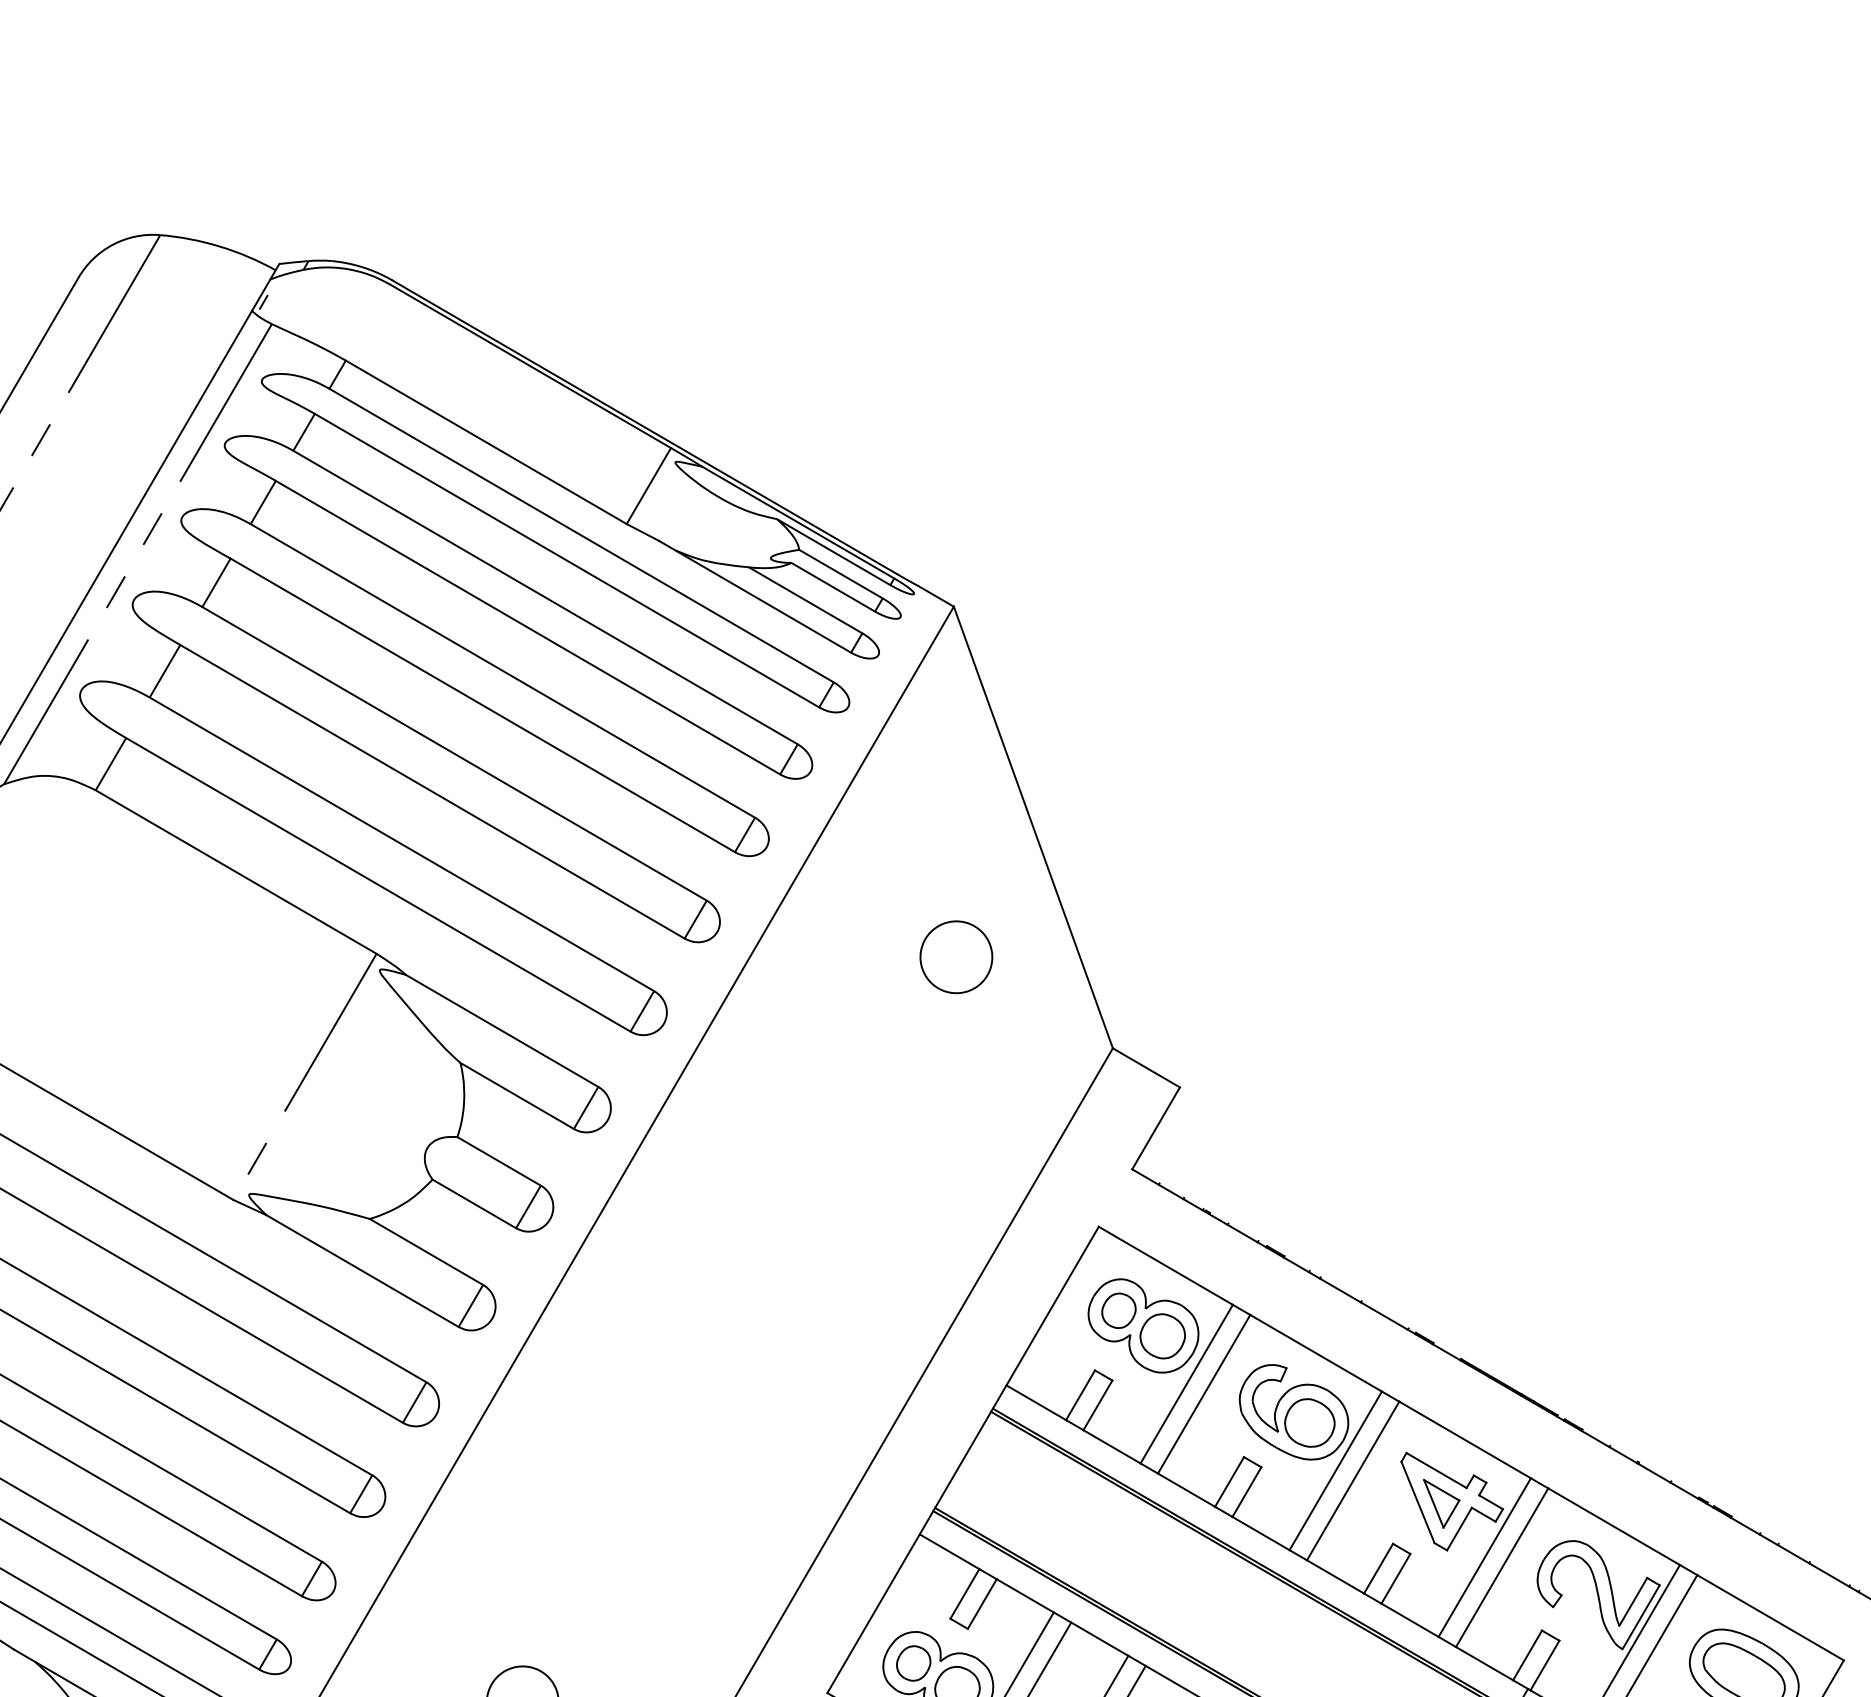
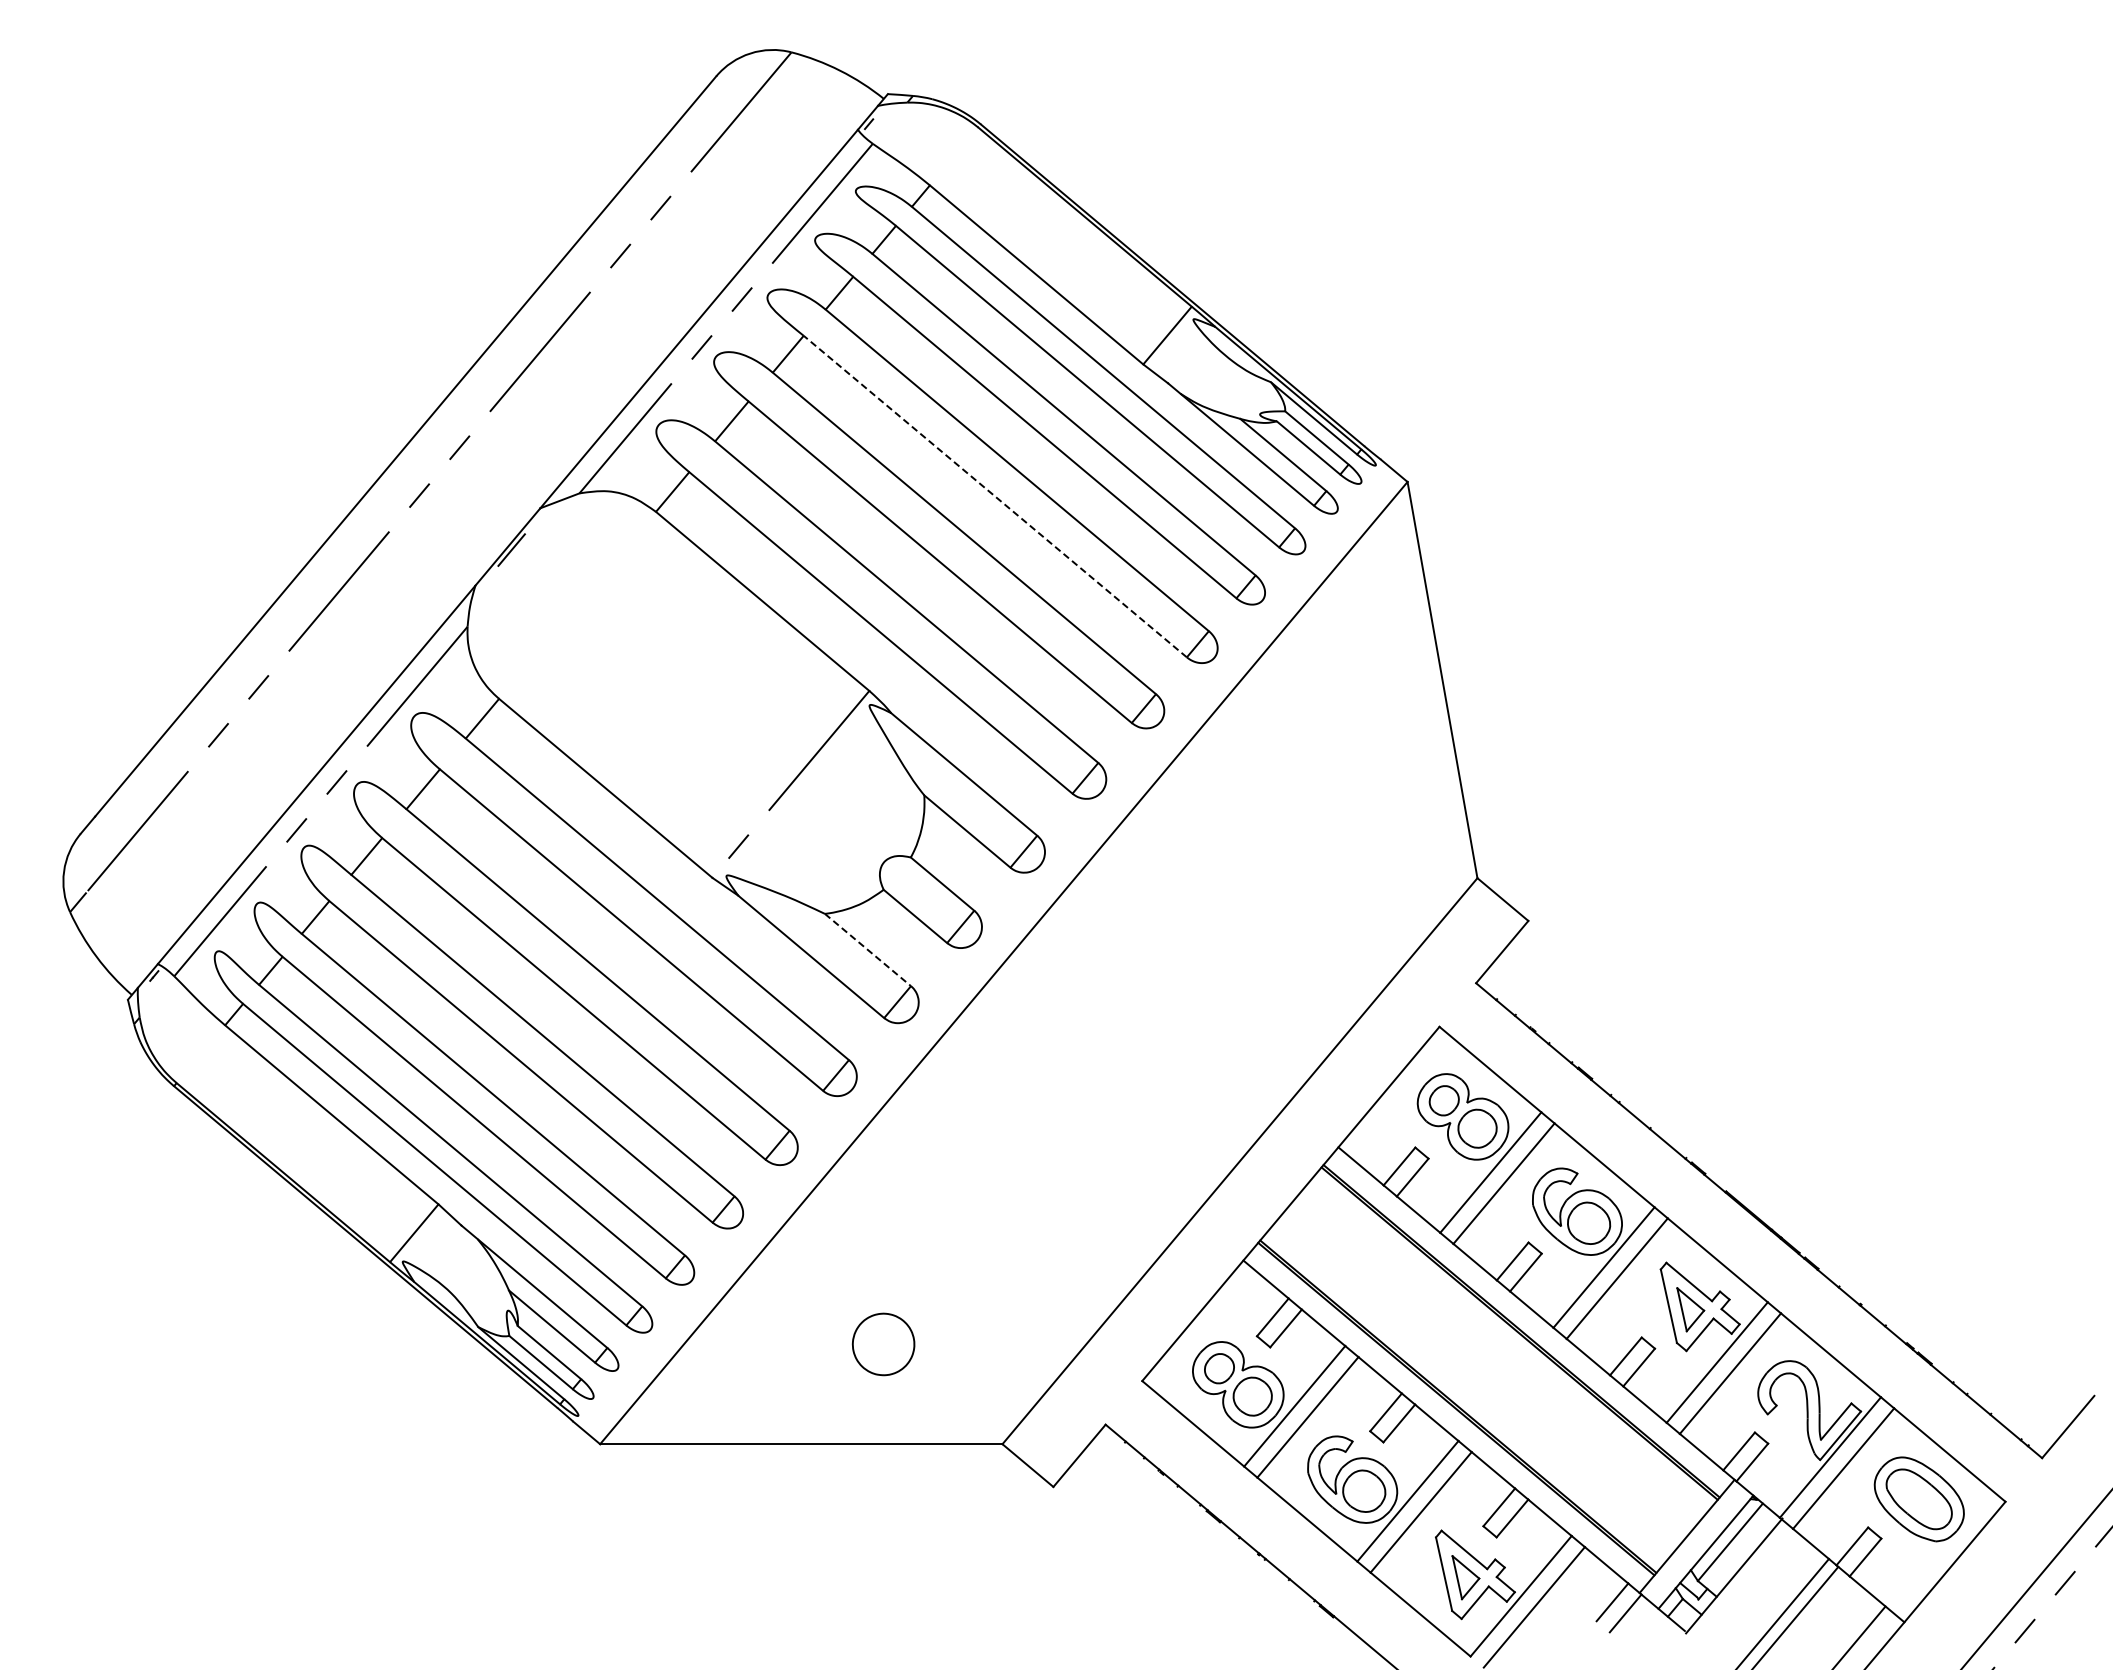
line: (481, 705) -> (994, 496), solid -> dashed
part: (956, 957) -> (1358, 778), removed
line: (427, 1252) -> (868, 950), solid -> dashed

